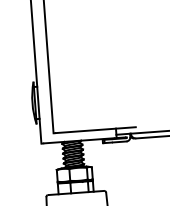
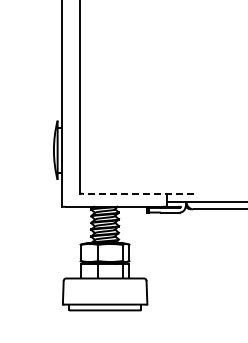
line: (95, 129) -> (138, 193), solid -> dashed

